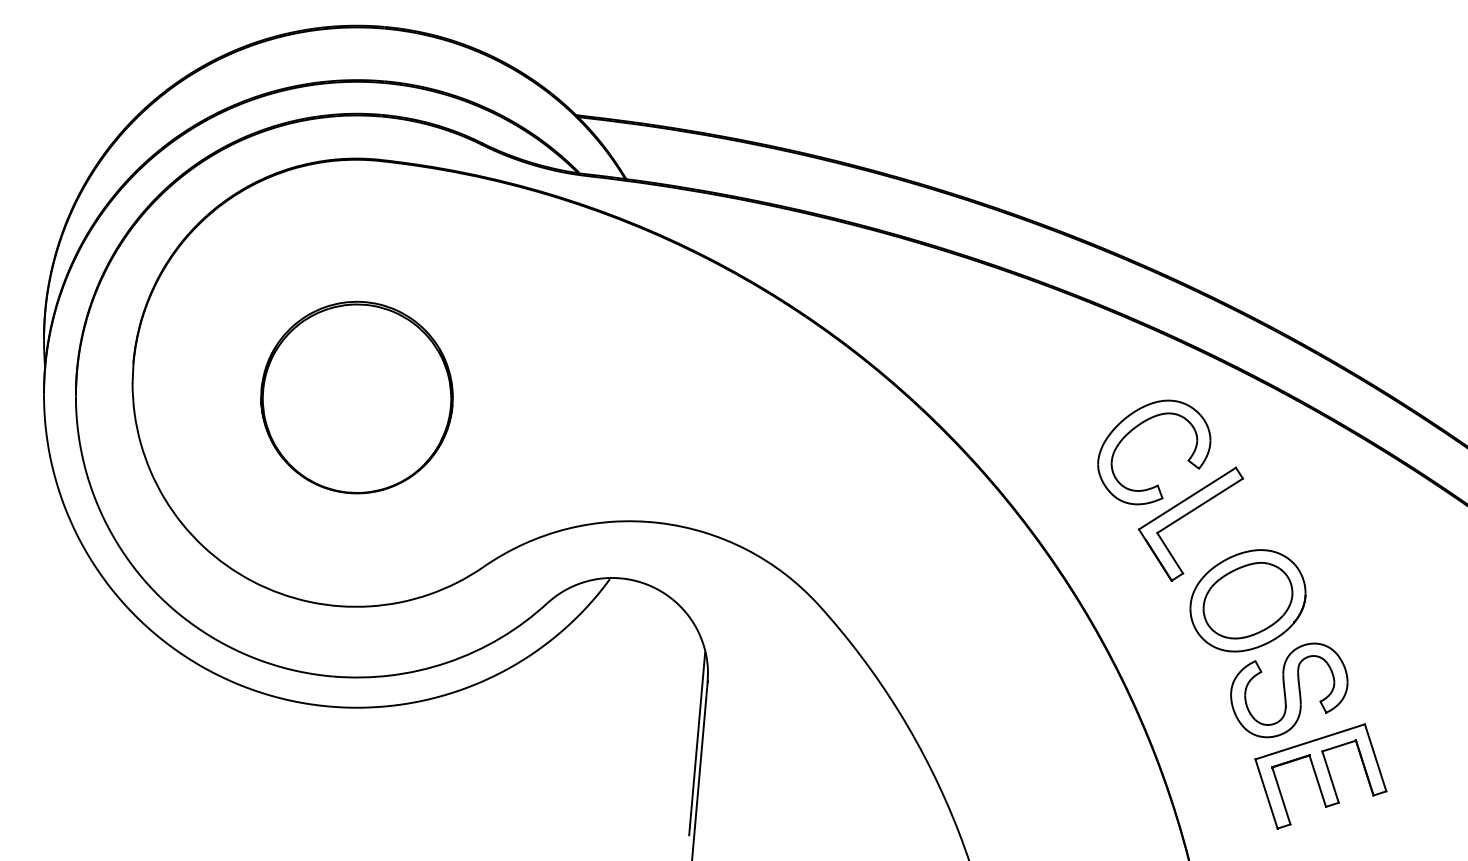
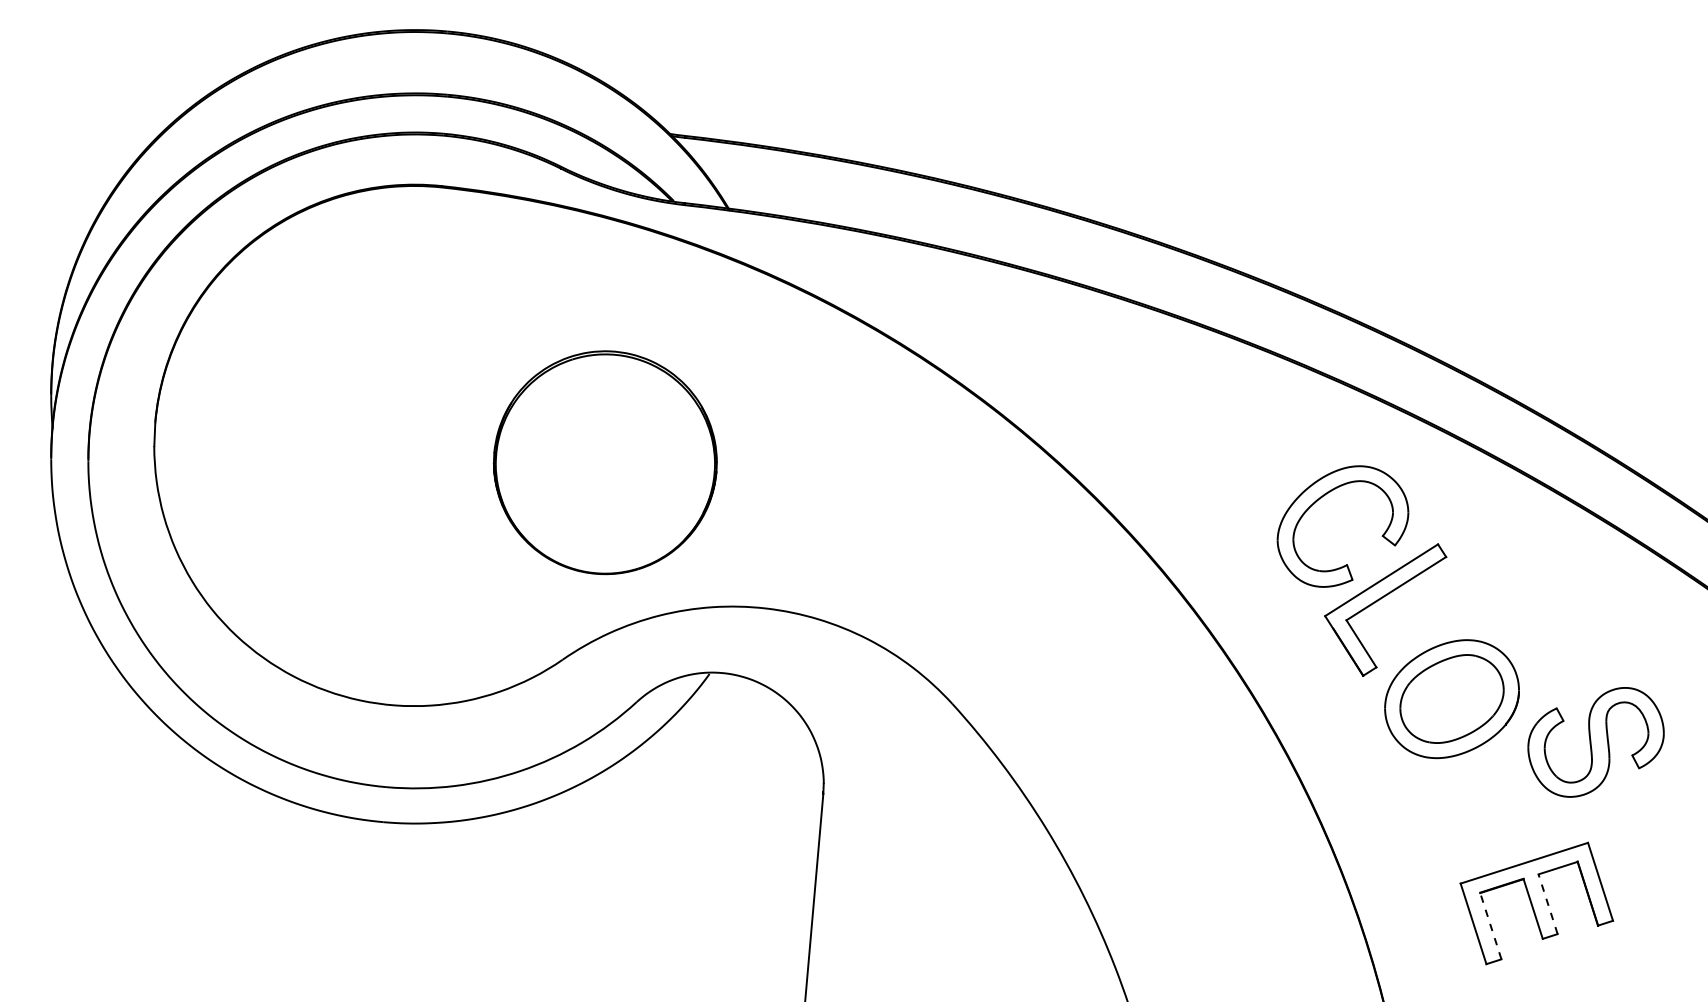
part: (356, 397) -> (604, 462), moved
part: (1288, 690) -> (1595, 742), moved
line: (696, 743) -> (810, 865), removed
line: (1330, 776) -> (1547, 903), solid -> dashed
line: (1281, 796) -> (1490, 926), solid -> dashed

